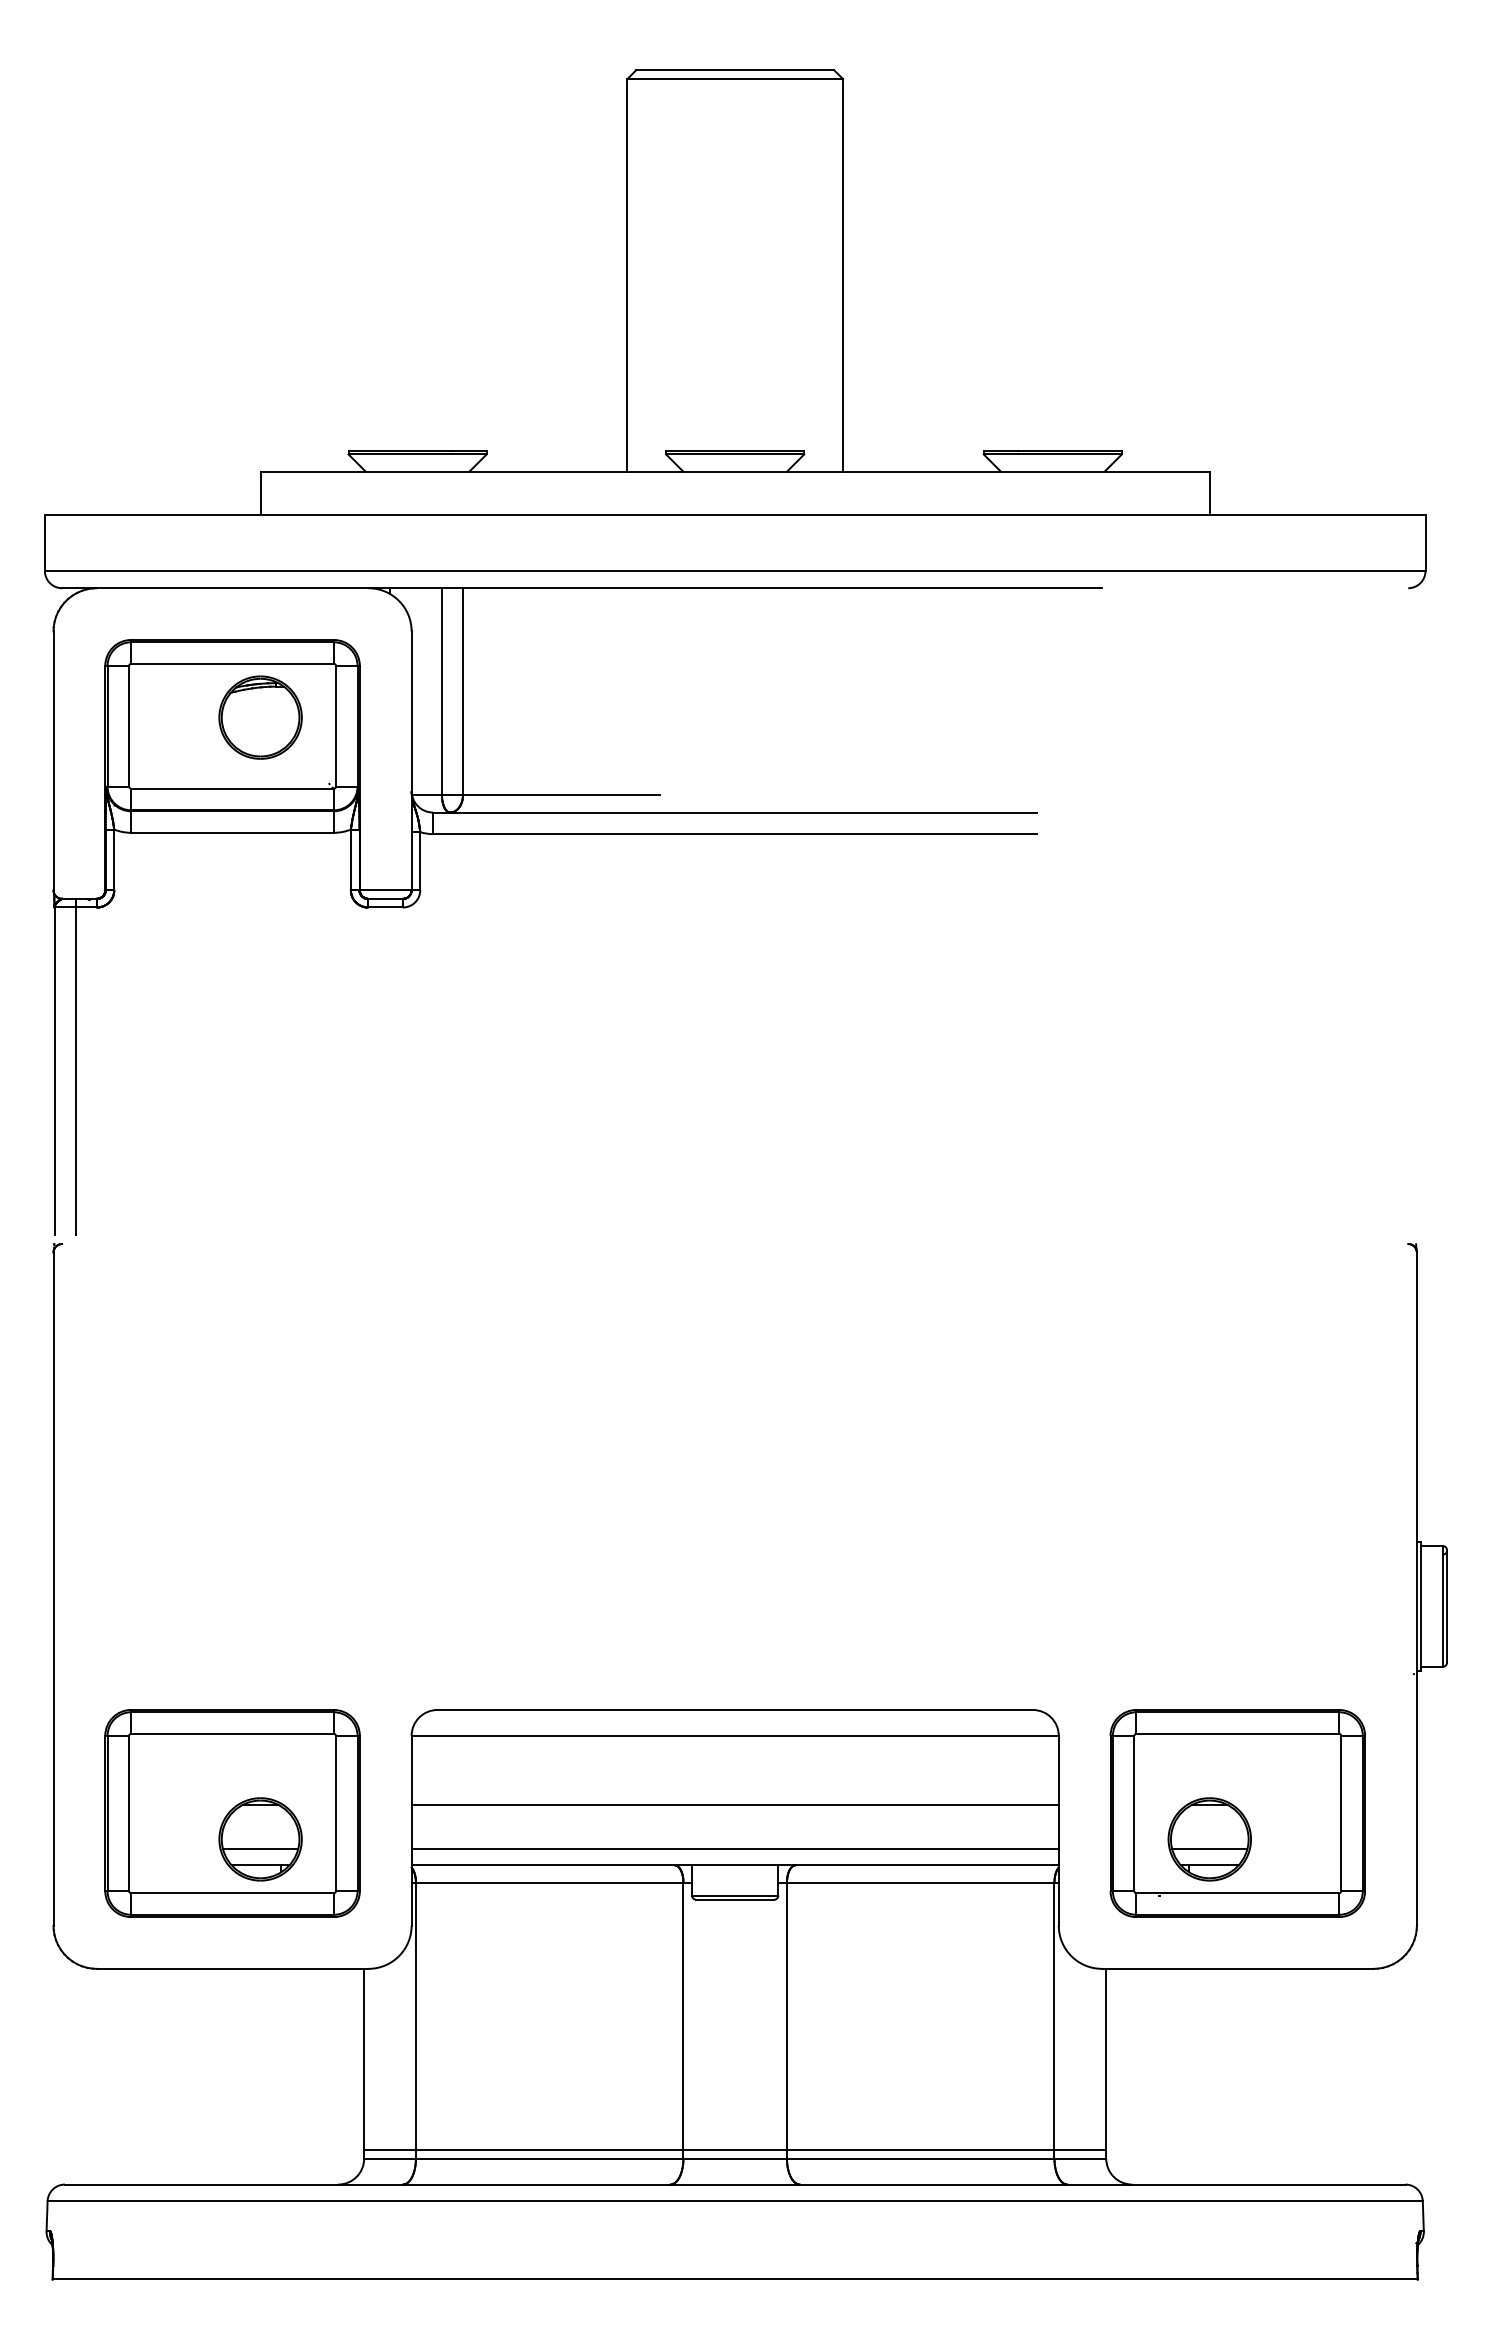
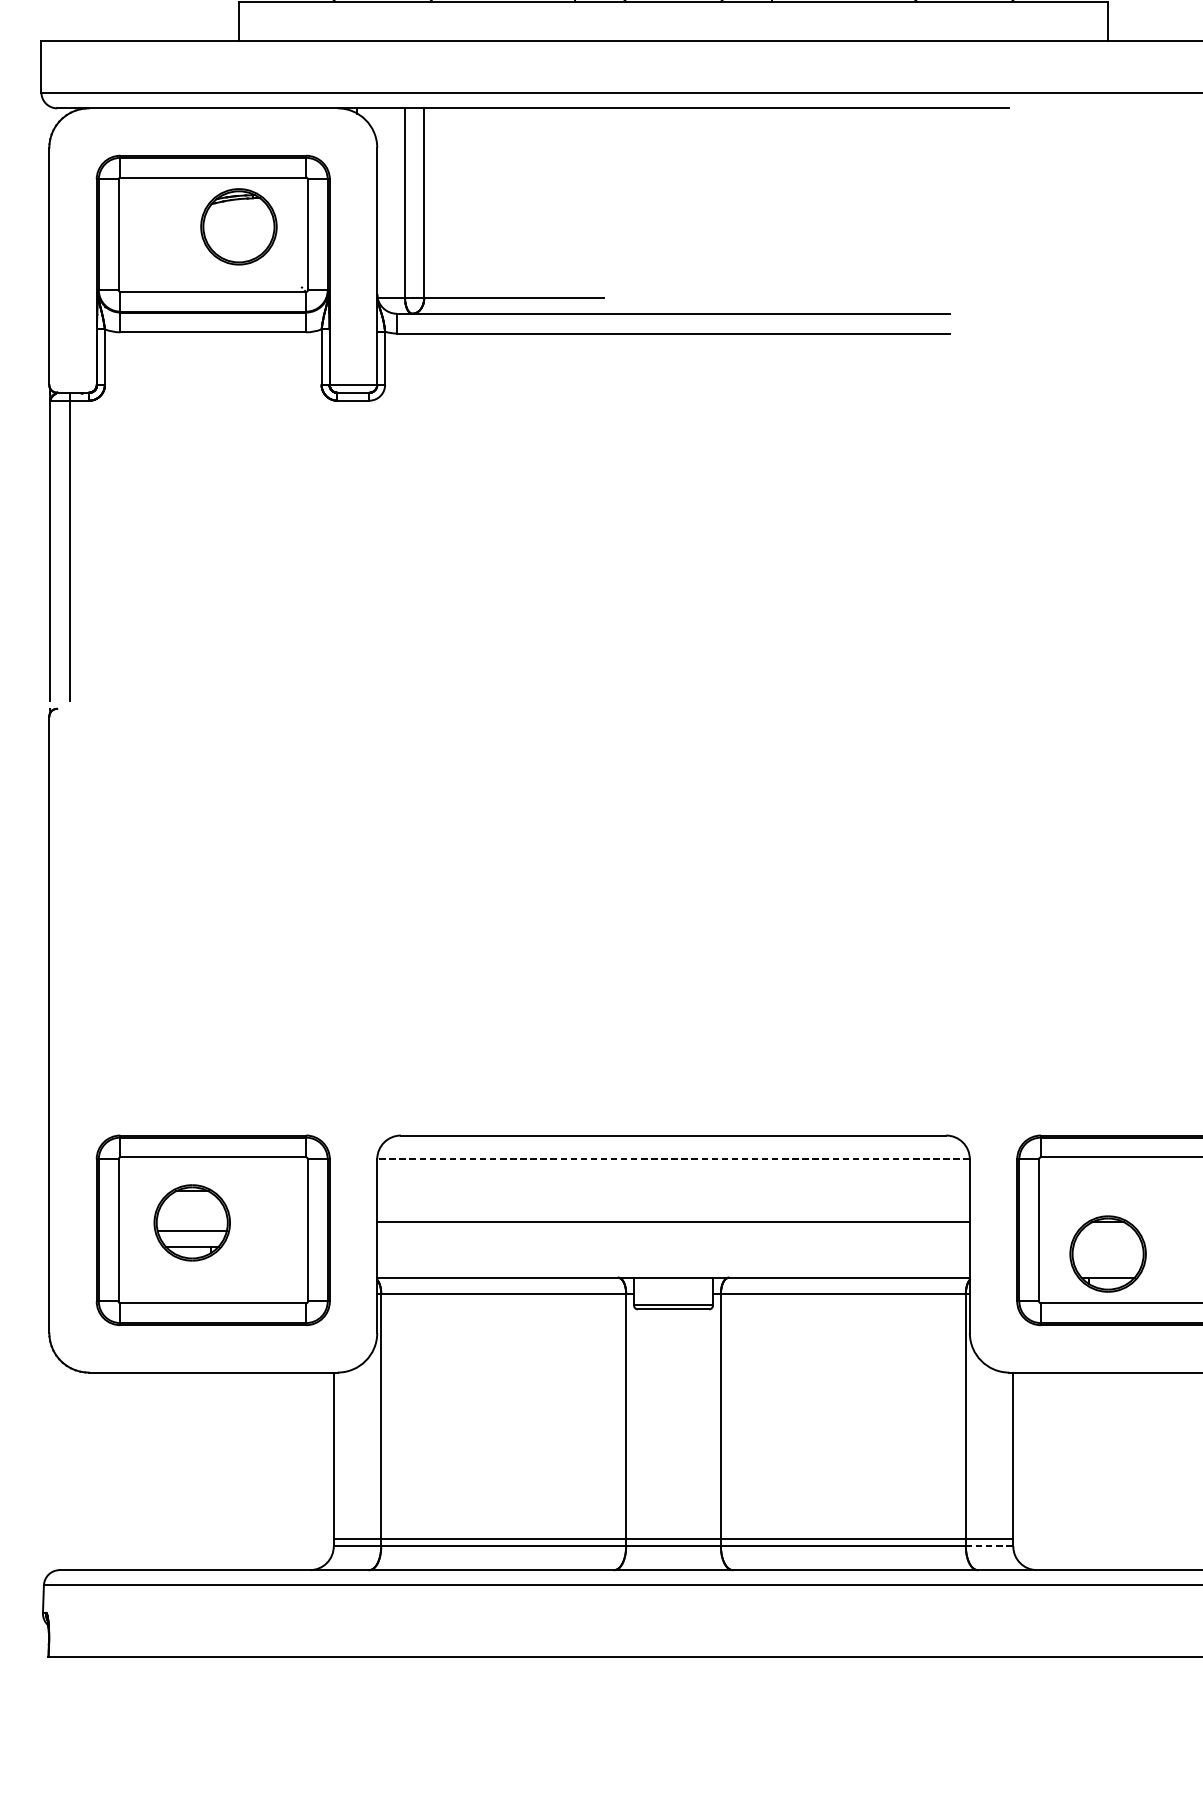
line: (735, 1735) -> (673, 1158), solid -> dashed
part: (260, 1839) -> (192, 1223), moved
line: (734, 1848) -> (672, 1262), removed
line: (1209, 1848) -> (1107, 1262), removed
line: (1080, 2158) -> (989, 1546), solid -> dashed

